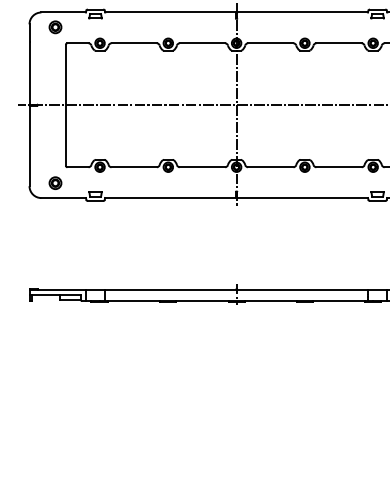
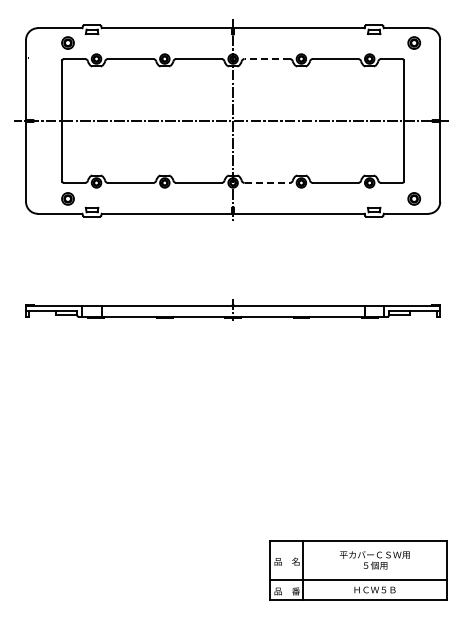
part: (54, 26) -> (67, 42), moved
line: (270, 43) -> (267, 59), solid -> dashed
line: (270, 166) -> (267, 182), solid -> dashed
part: (54, 182) -> (67, 198), moved

